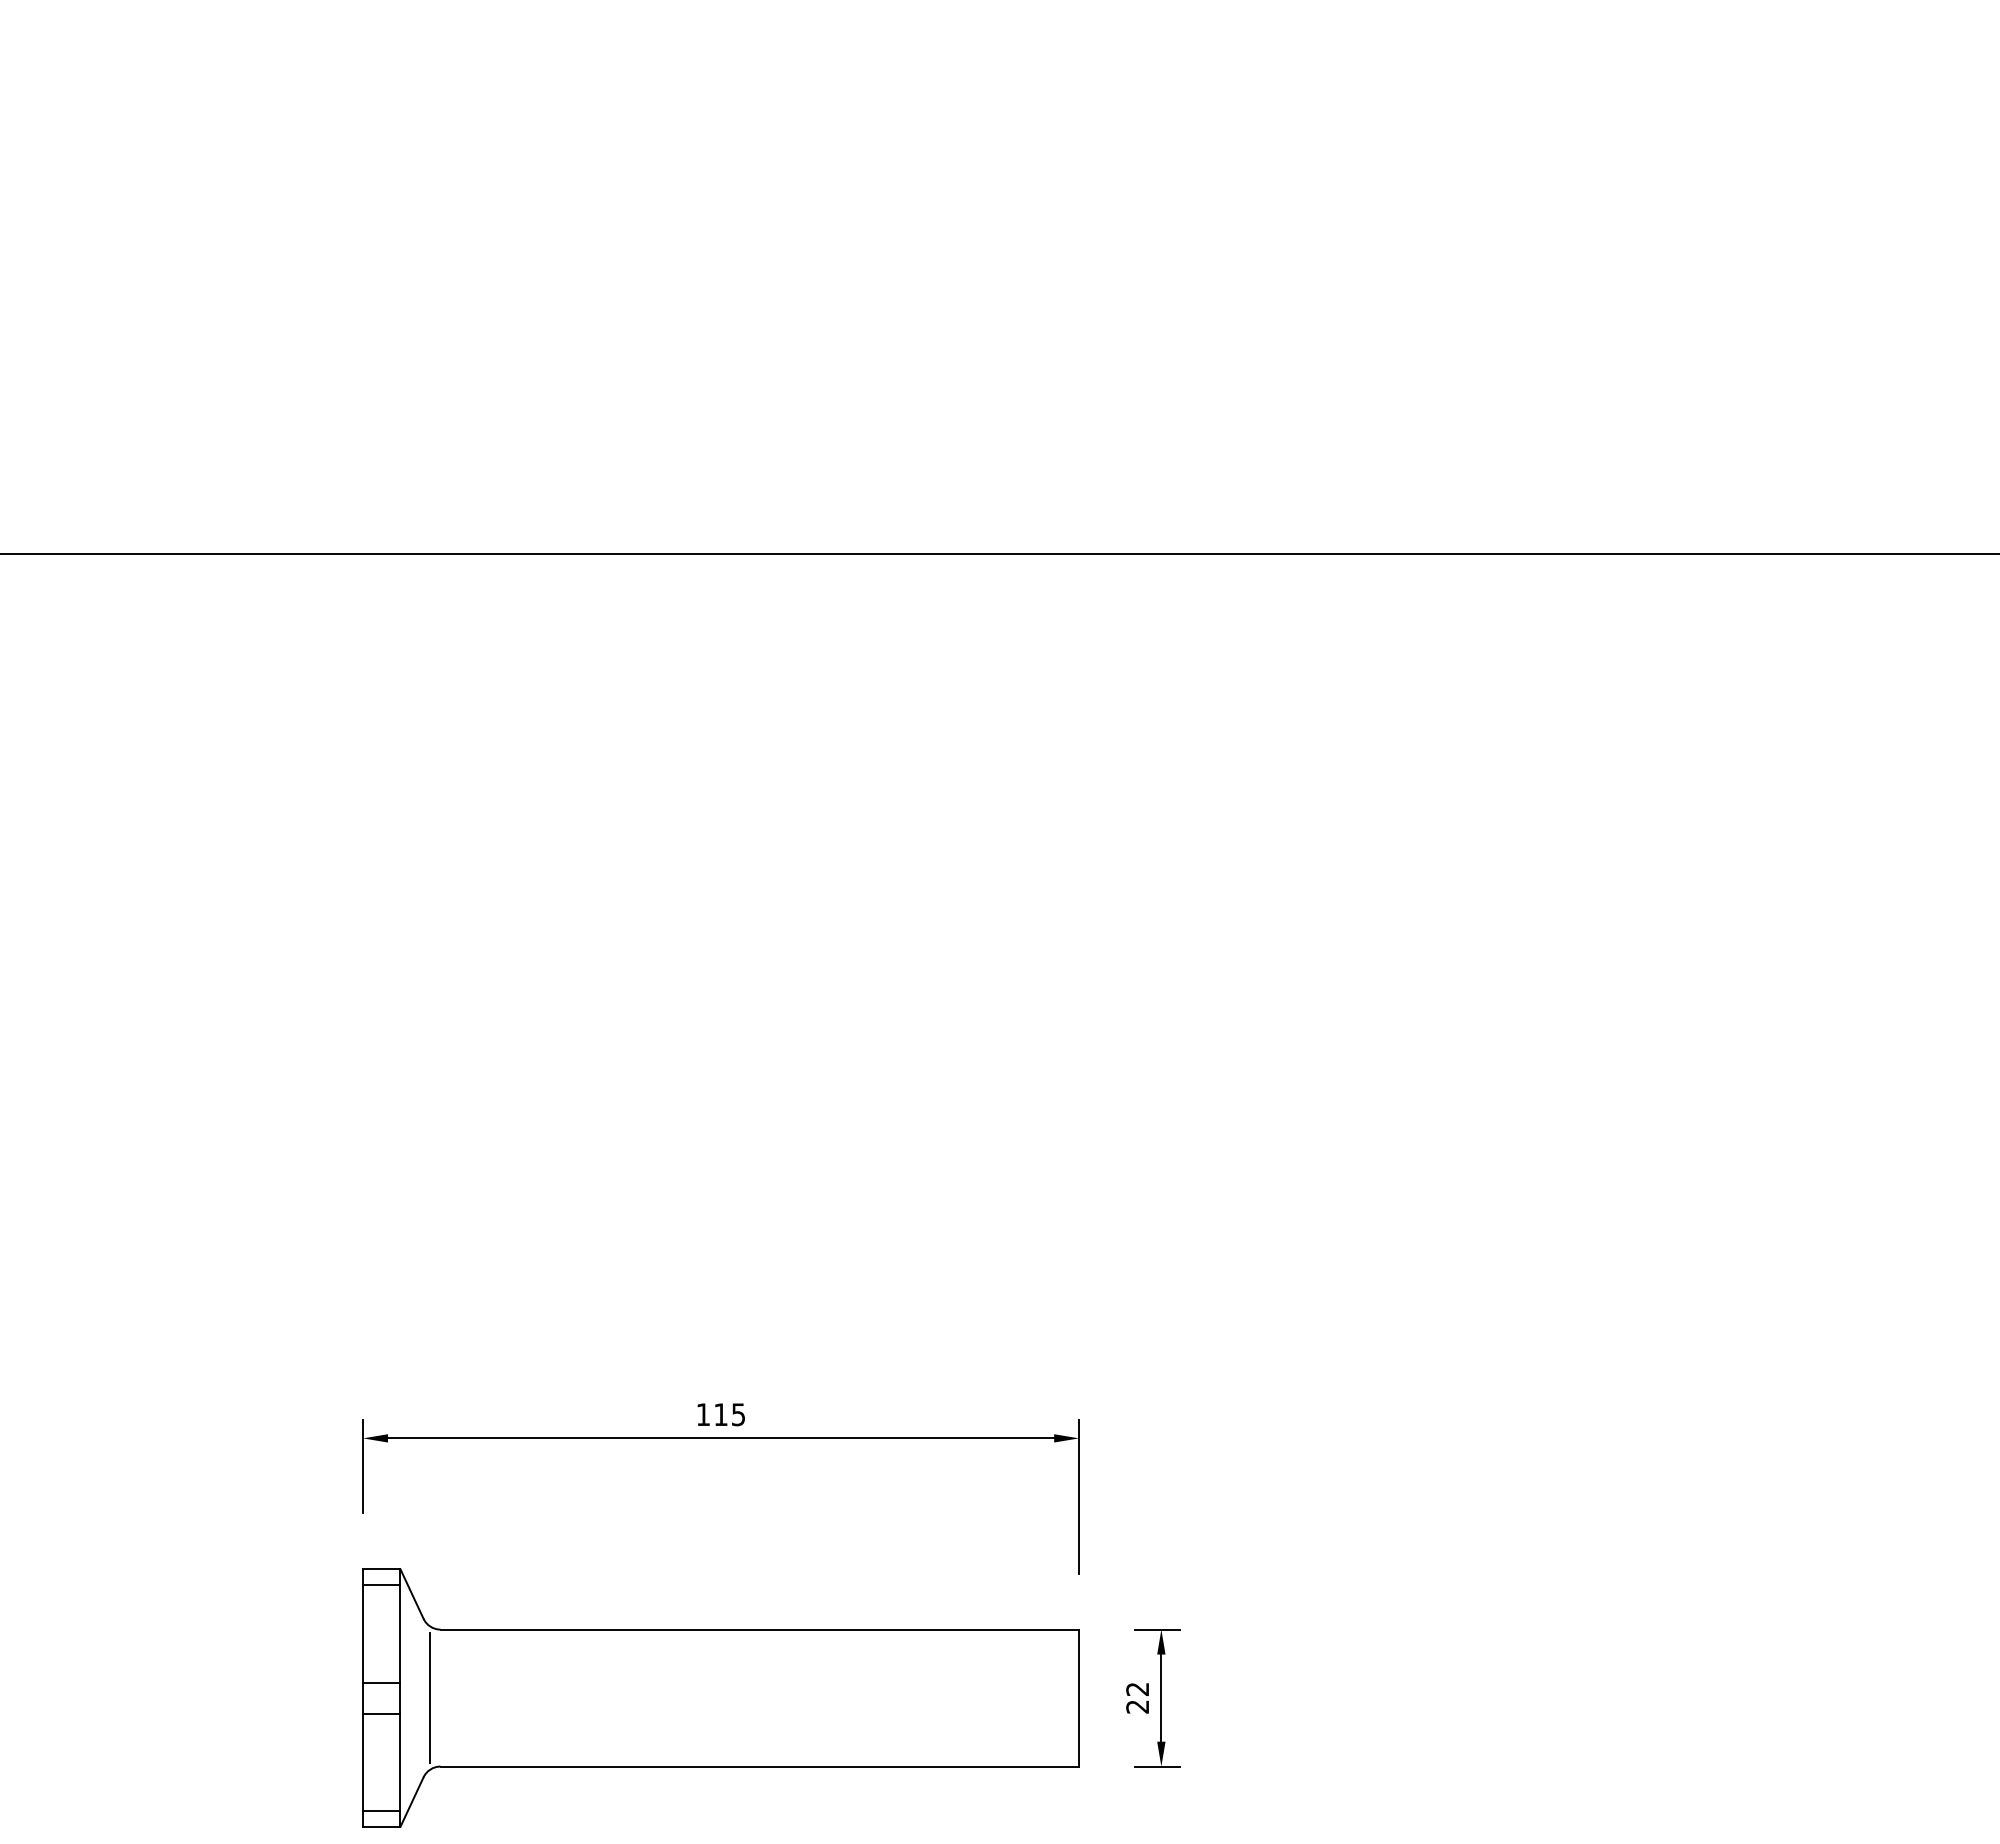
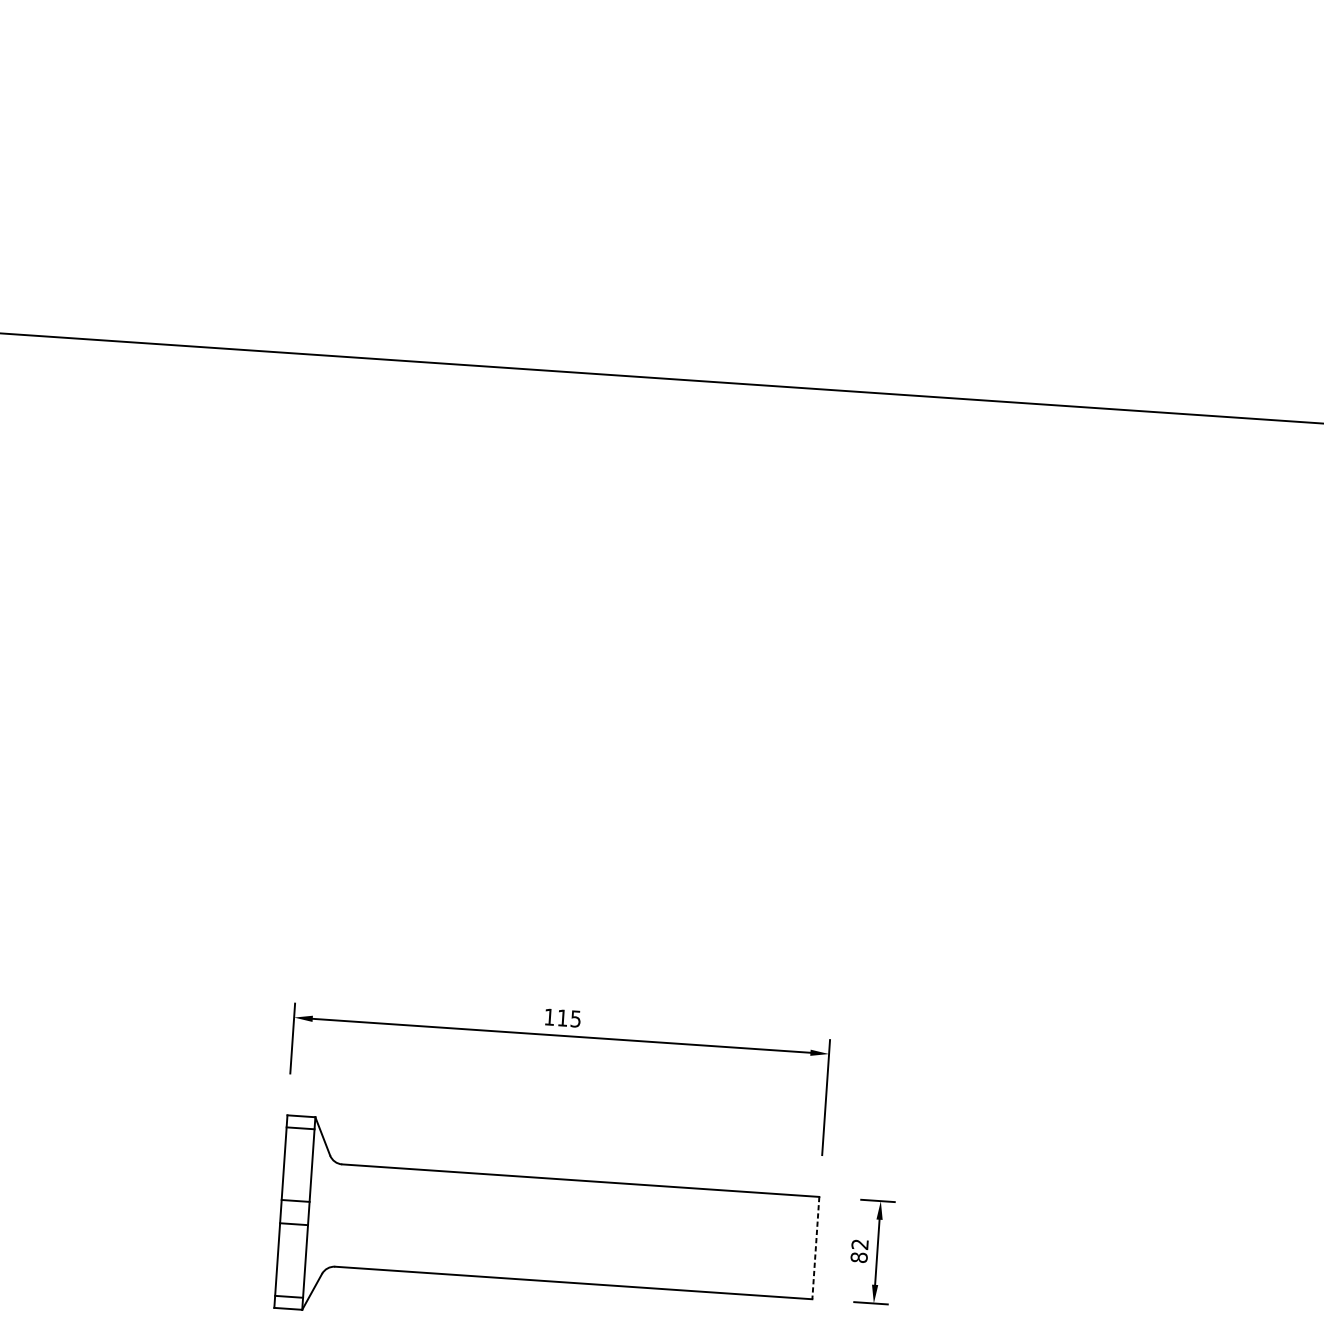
line: (430, 1697) -> (331, 1214), removed
line: (1079, 1698) -> (816, 1248), solid -> dashed
text: (1137, 1706) -> (859, 1257), 22 -> 82

